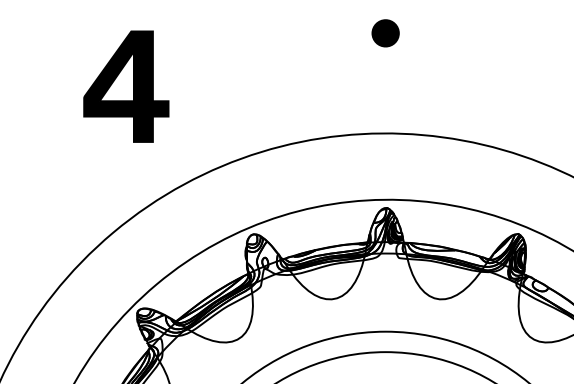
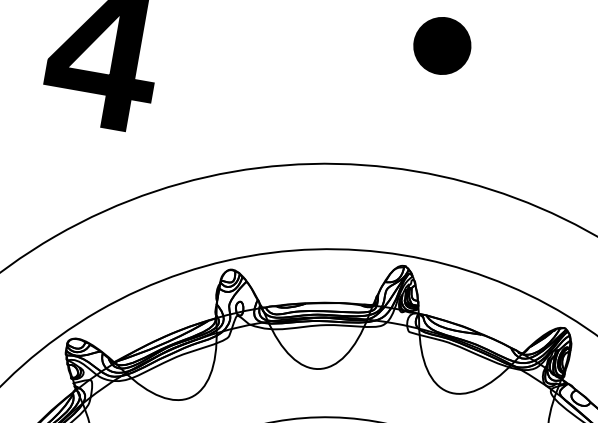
part: (385, 33) -> (441, 46), size x1.67

